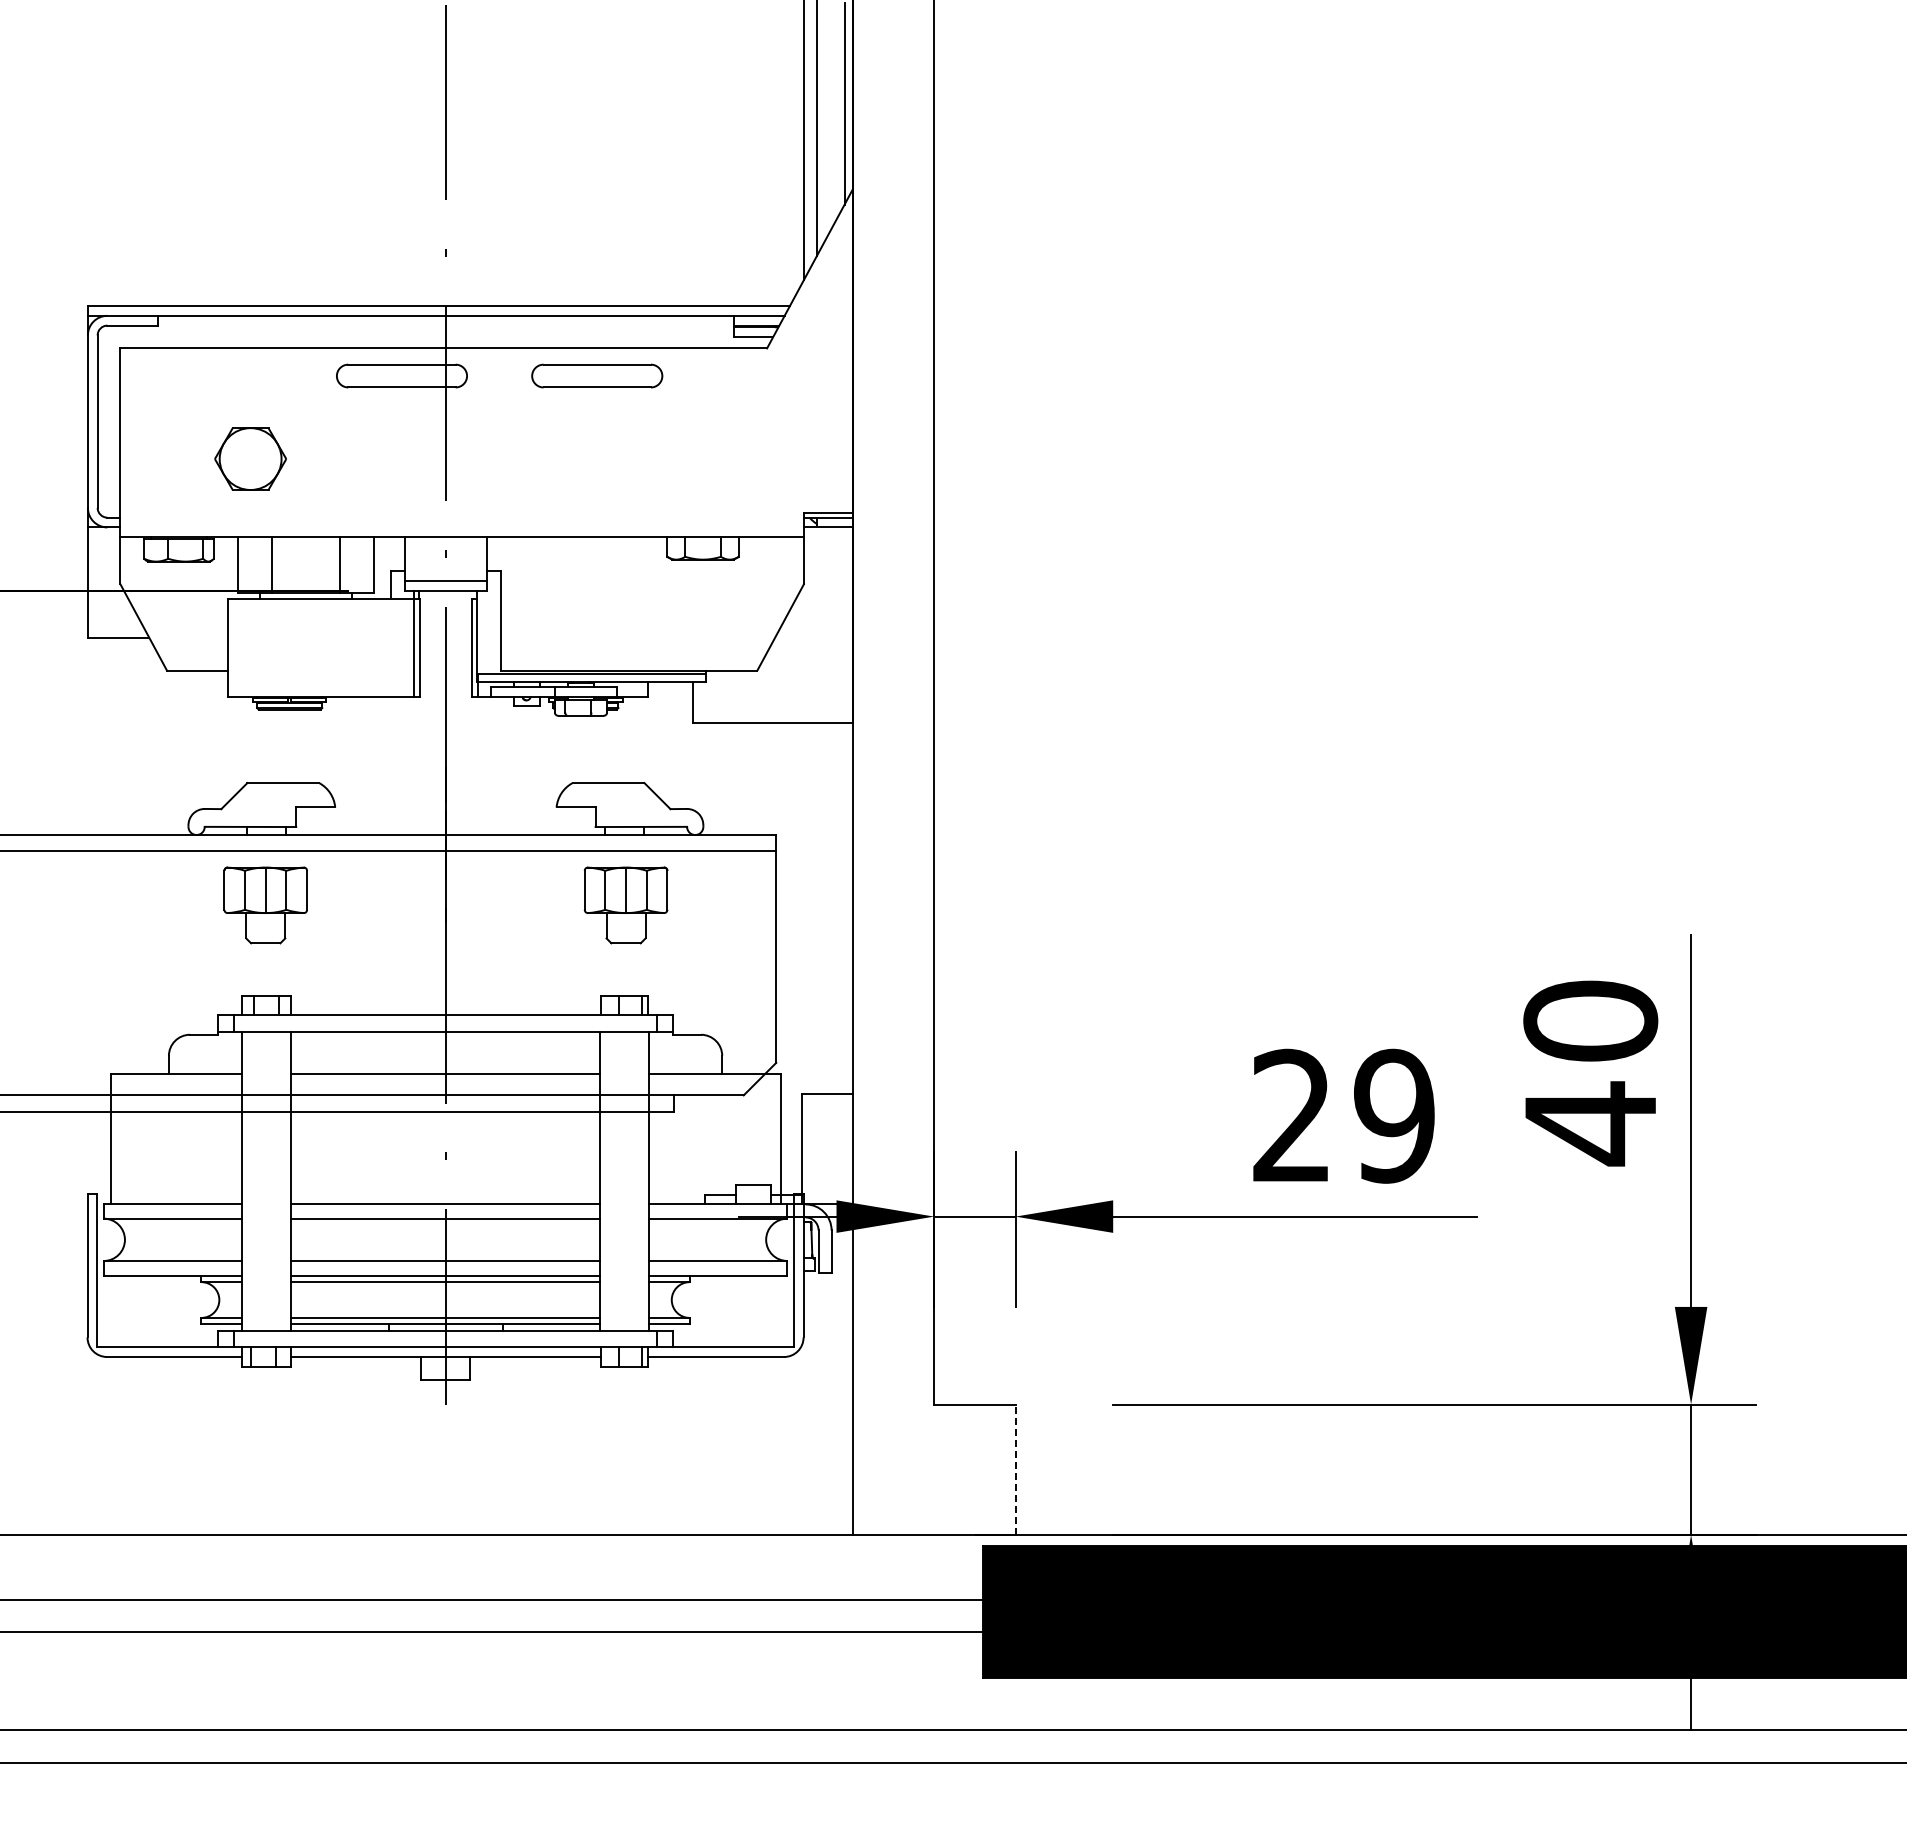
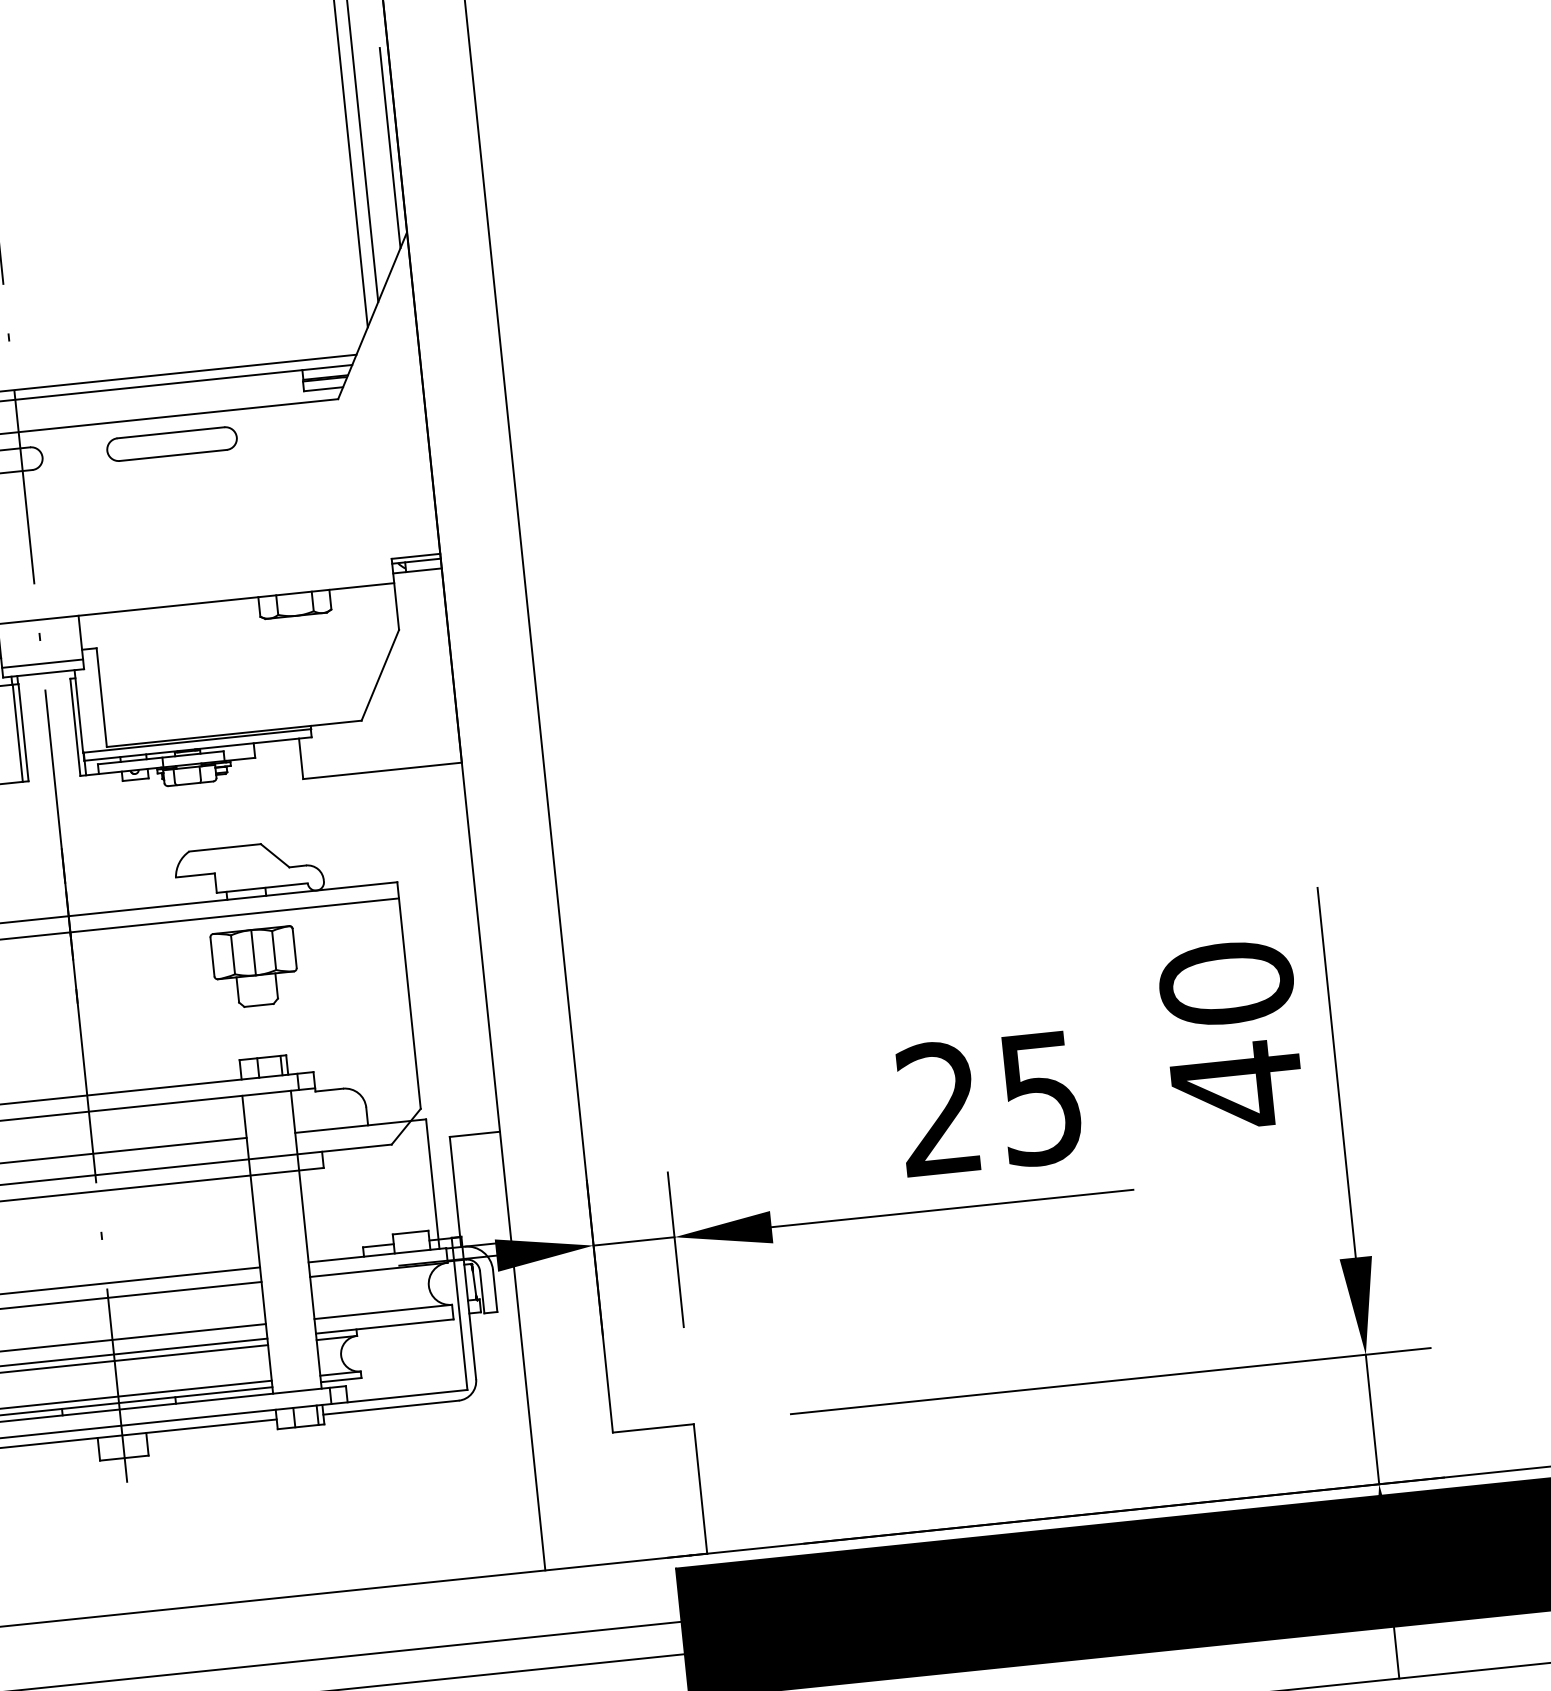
text: (1394, 1115) -> (1041, 1097), 29 -> 25
line: (1015, 1469) -> (700, 1488), dashed -> solid

